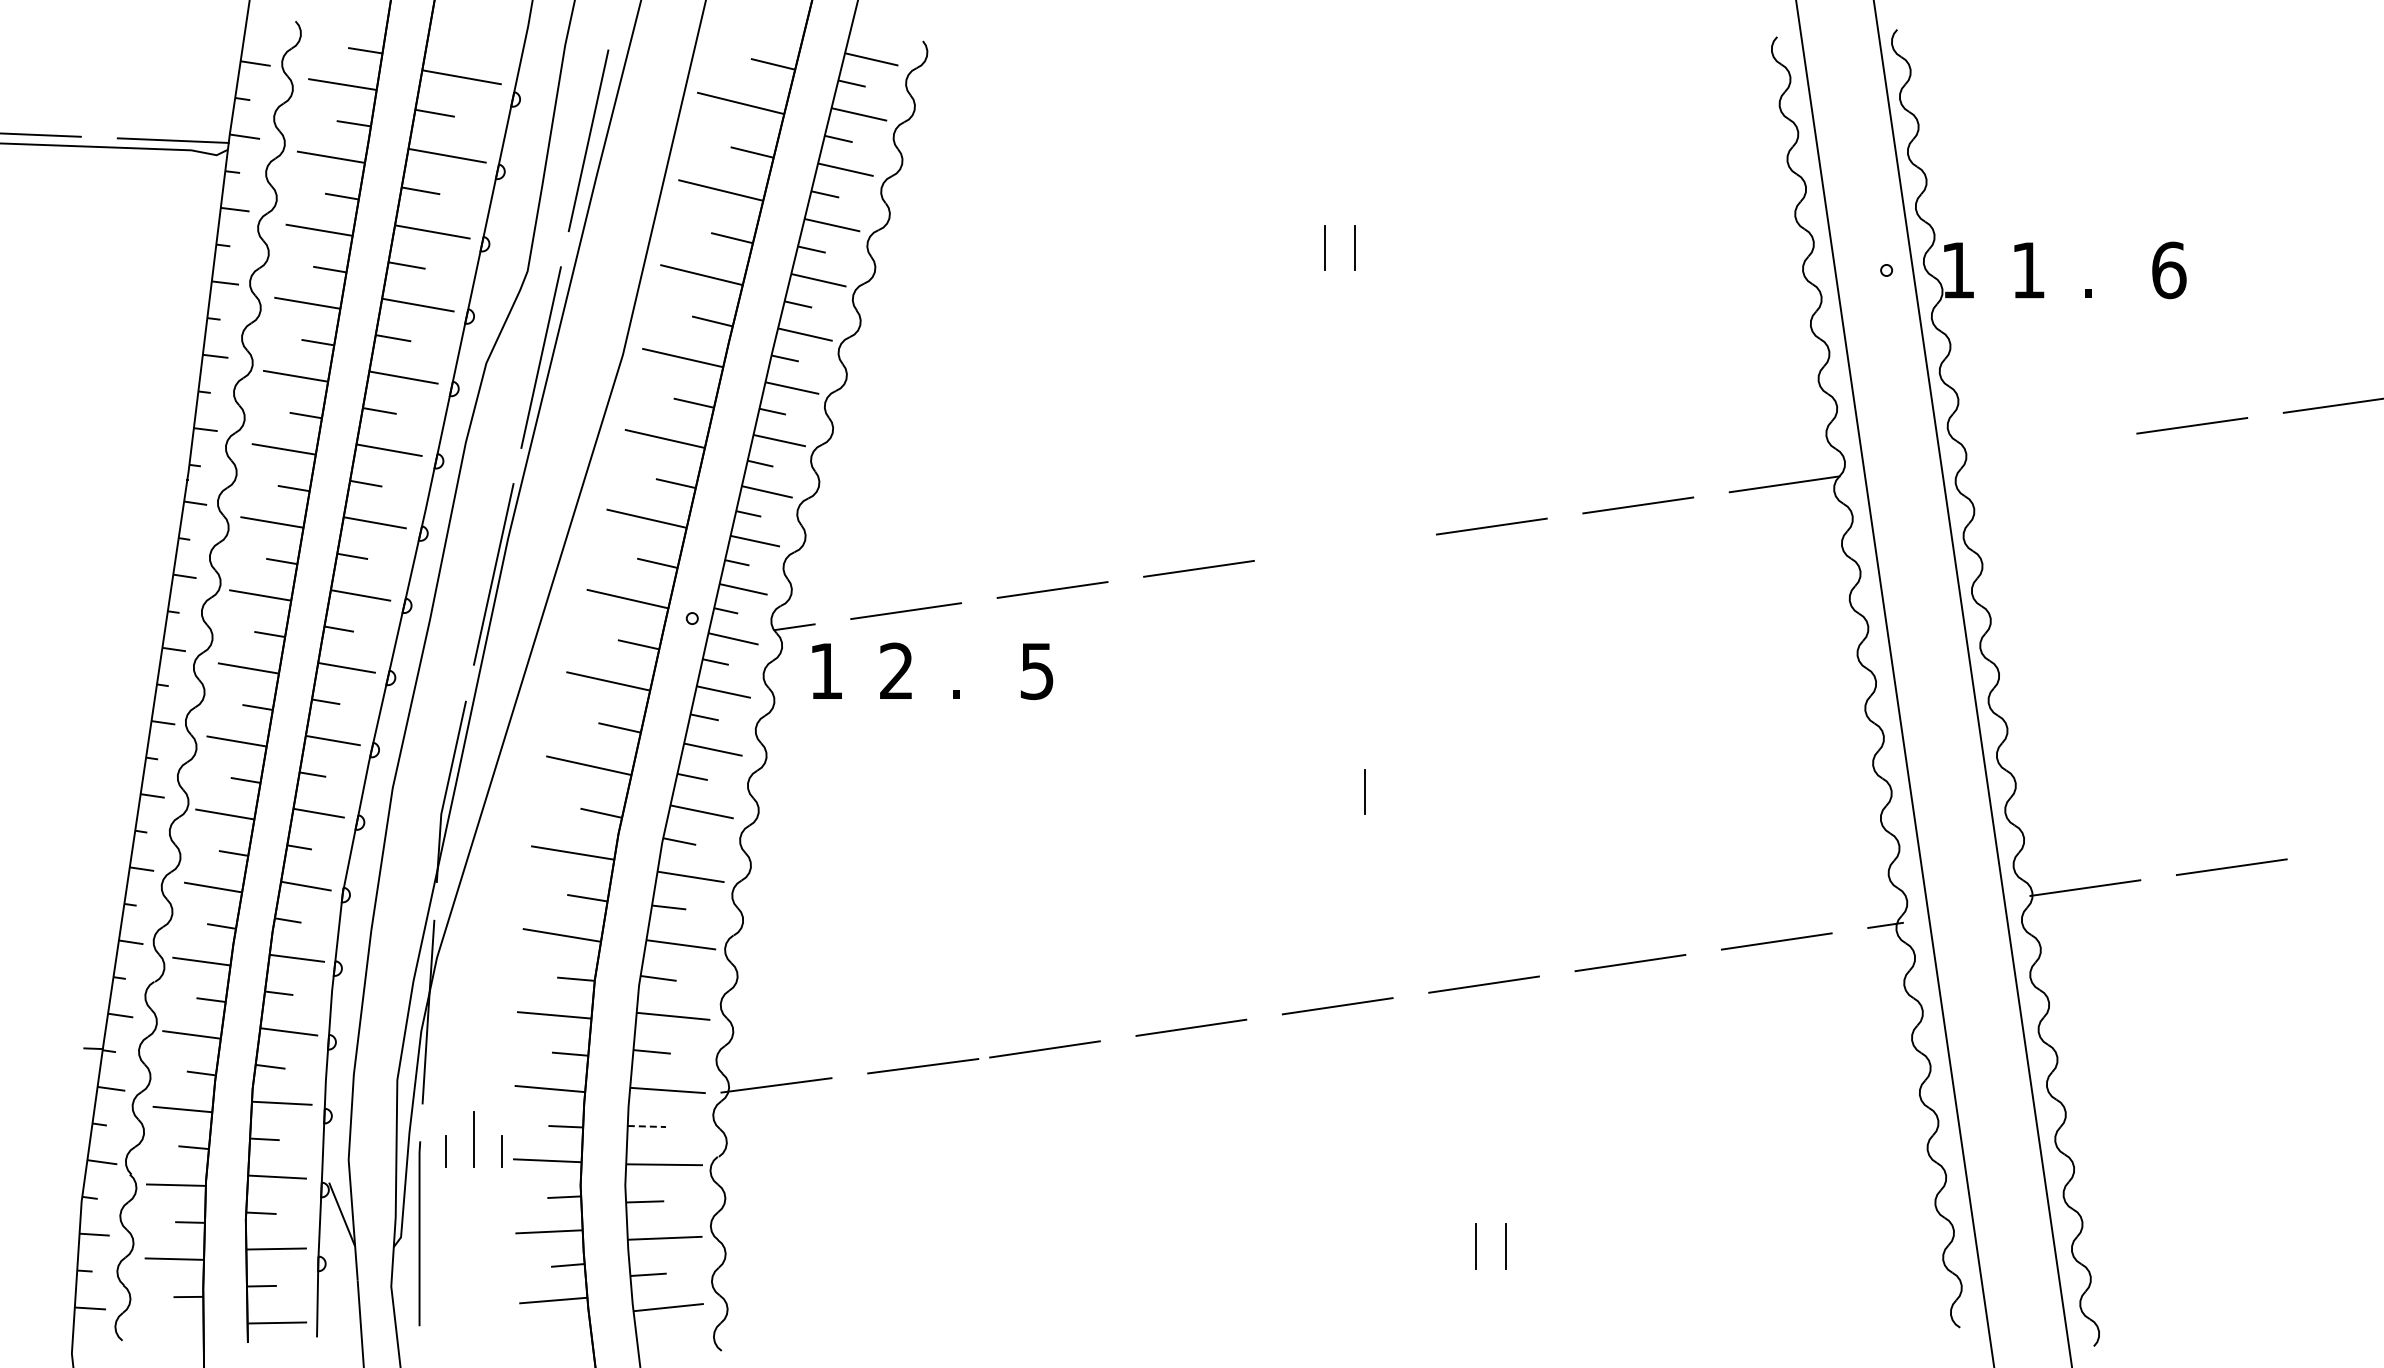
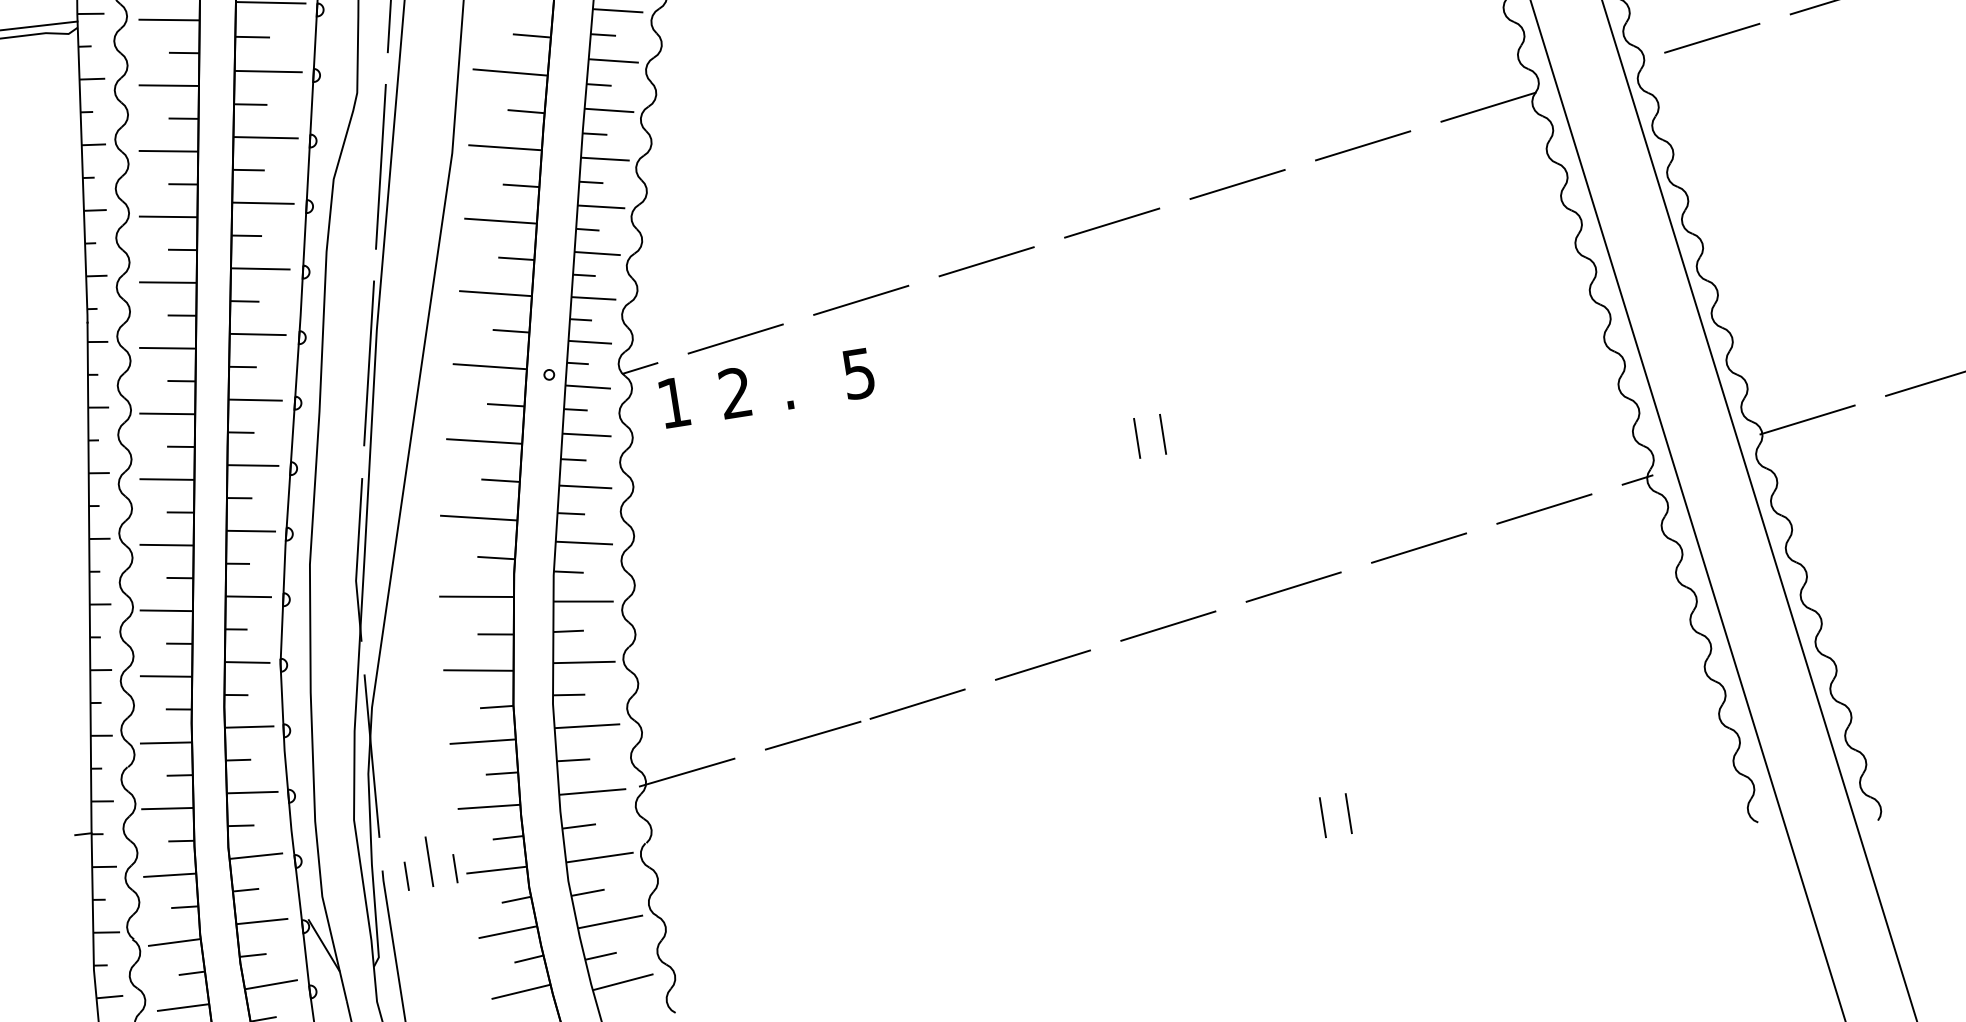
line: (2045, 446) -> (1712, 38), added
line: (1345, 547) -> (1112, 222), added
line: (1335, 791) -> (1136, 438), added
line: (647, 1126) -> (579, 826), dashed -> solid

